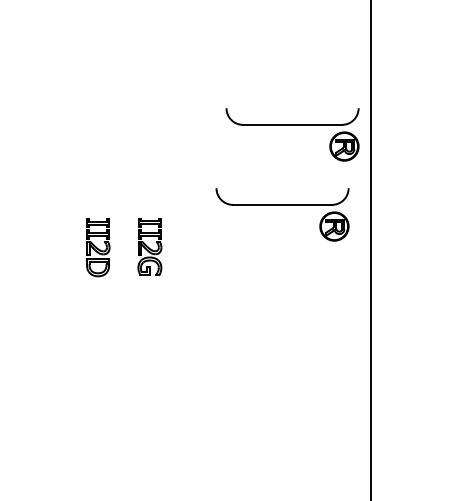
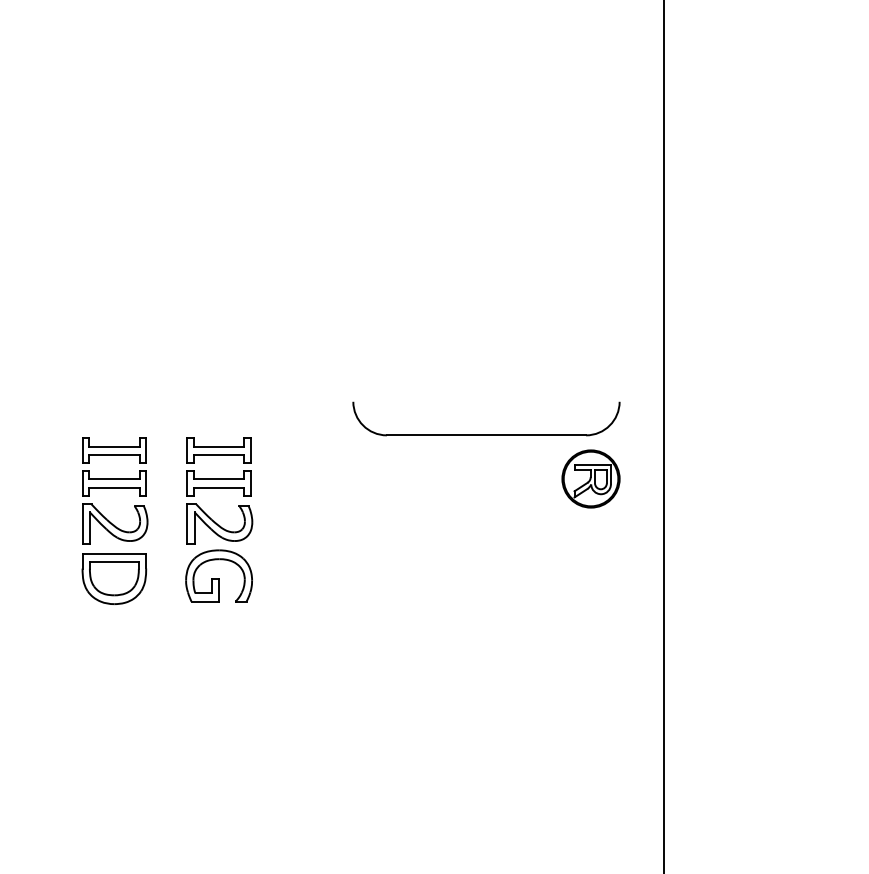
part: (292, 125) -> (506, 275), removed
part: (149, 246) -> (218, 519), size x1.43
part: (98, 247) -> (115, 521), size x1.43

